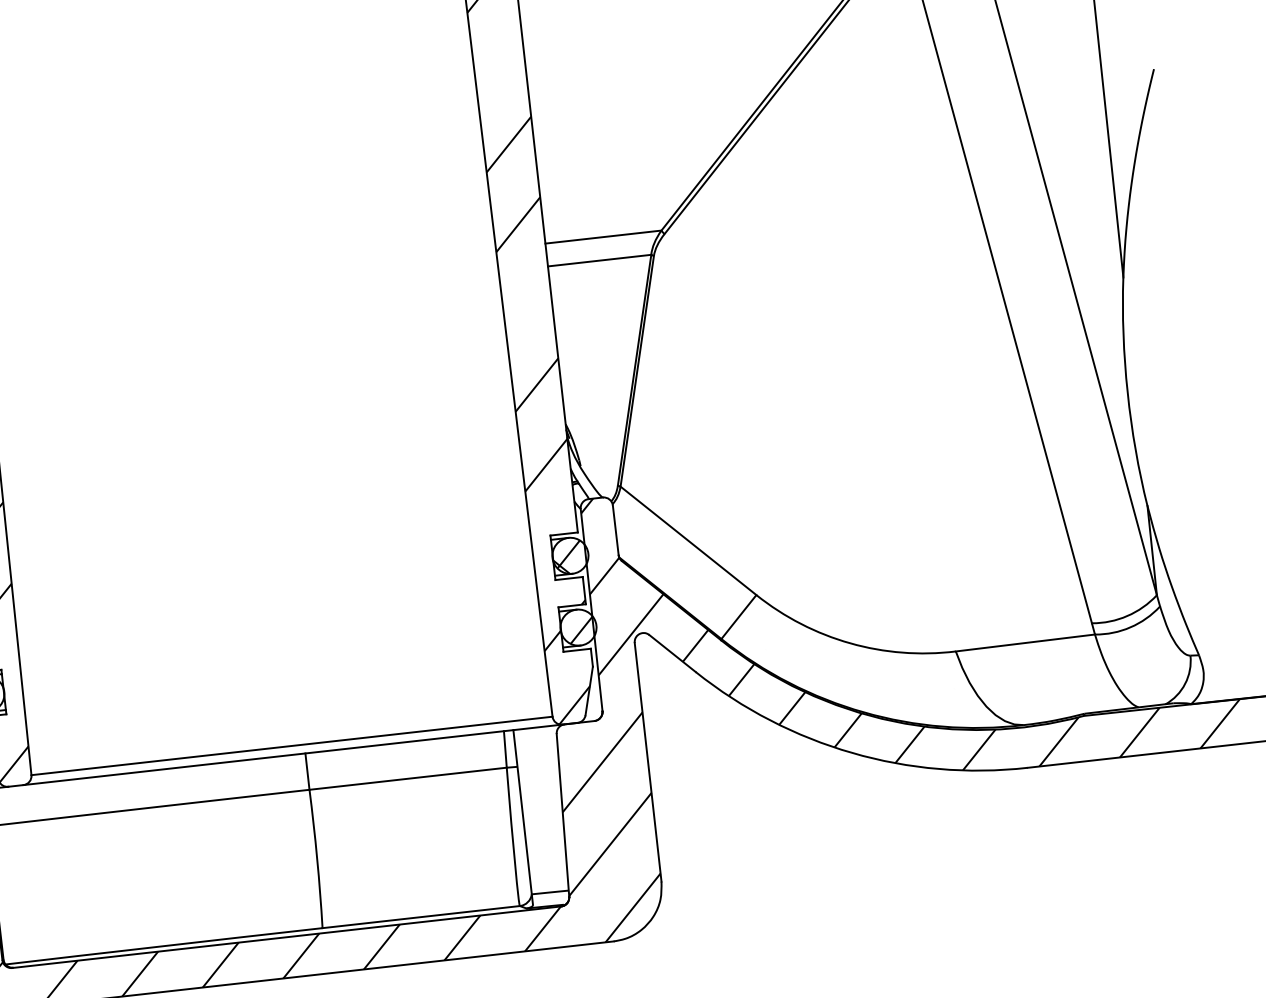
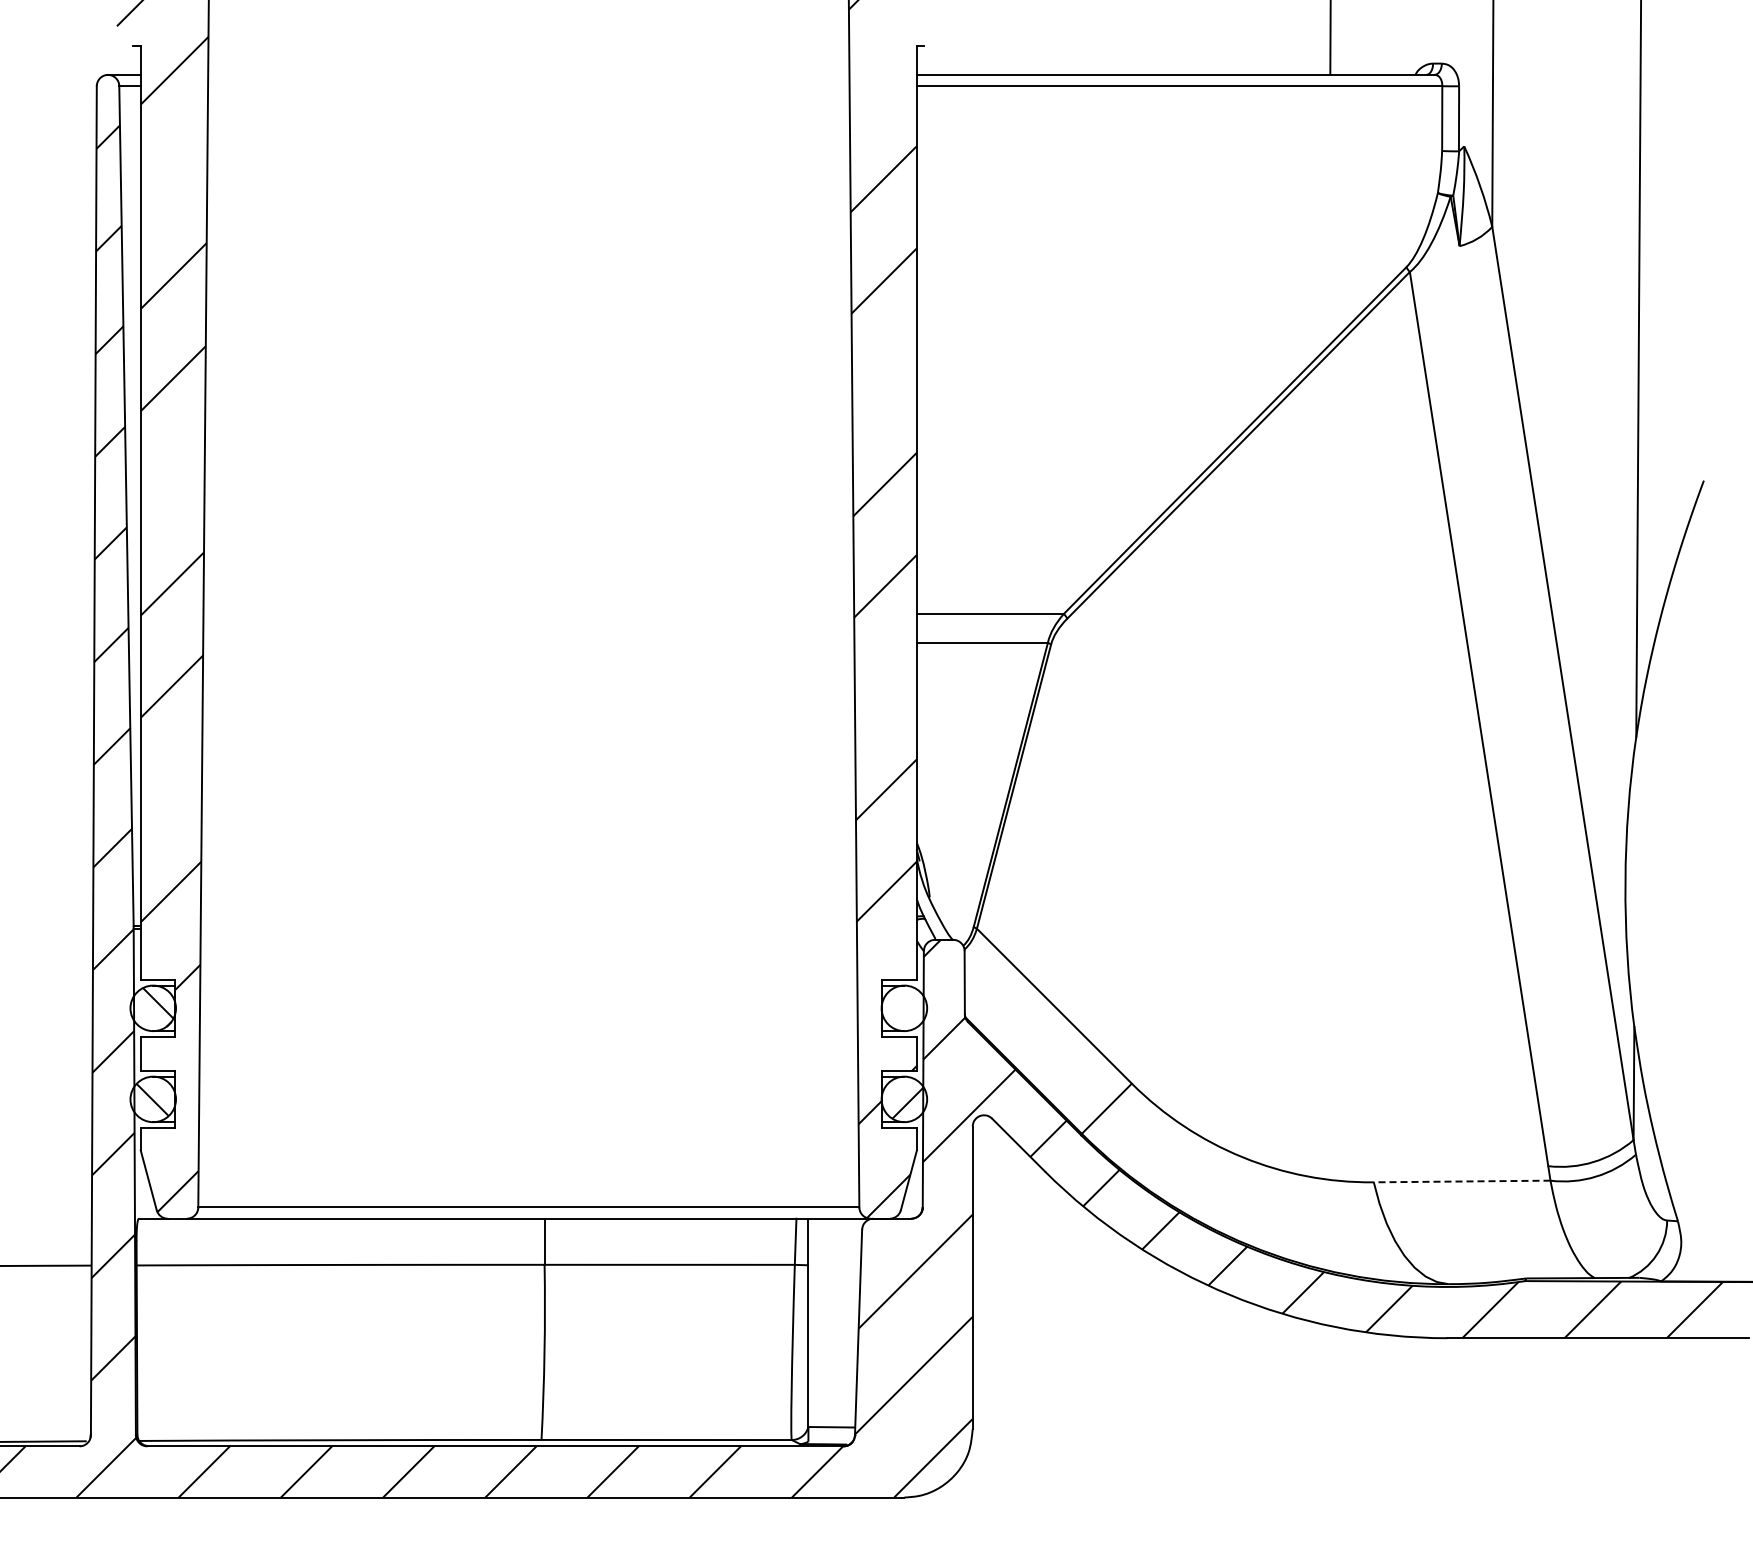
hatch: (566, 557) -> (899, 1010), removed
line: (1024, 643) -> (1461, 1181), solid -> dashed

